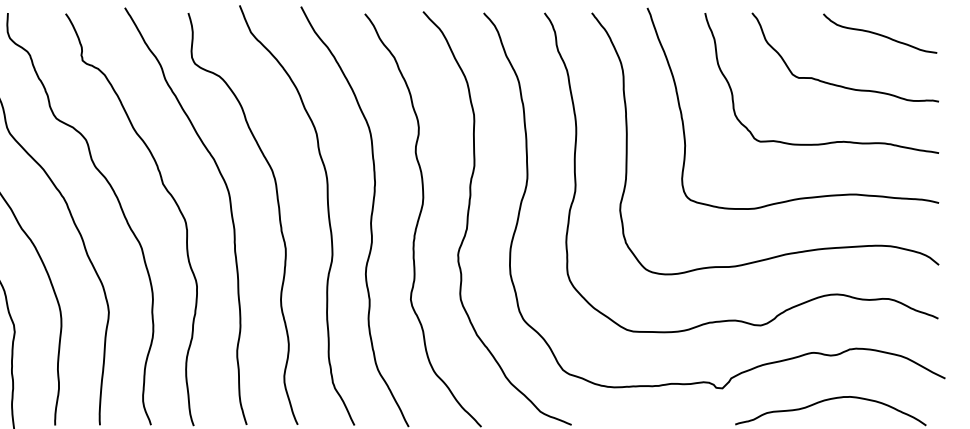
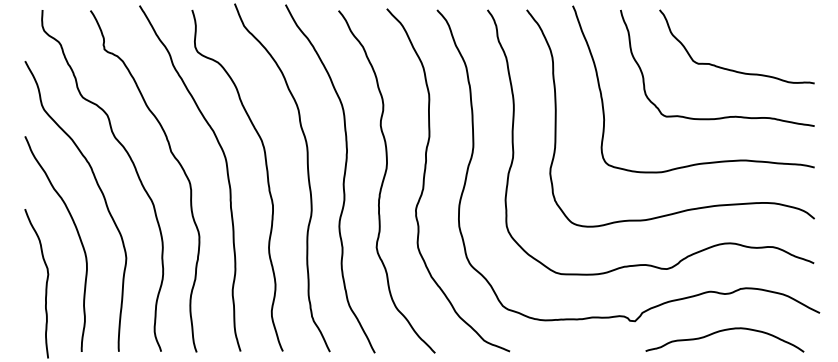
curve: (878, 32) -> (764, 26), removed

